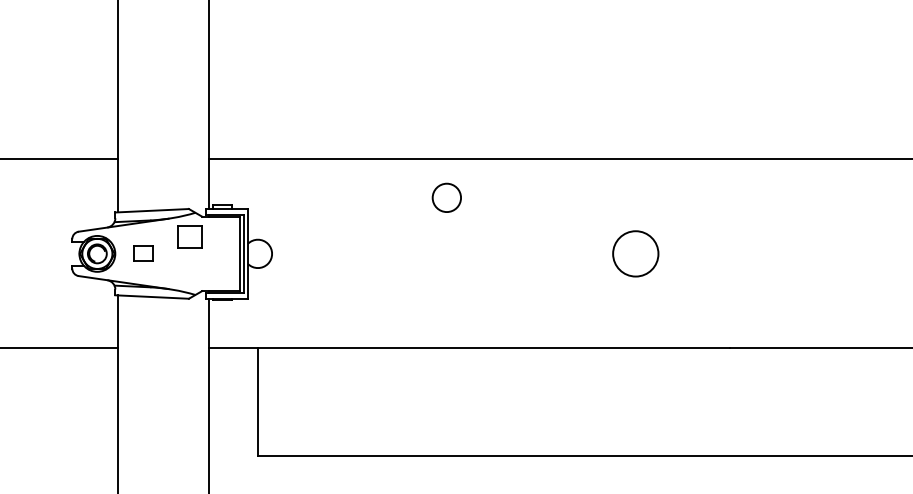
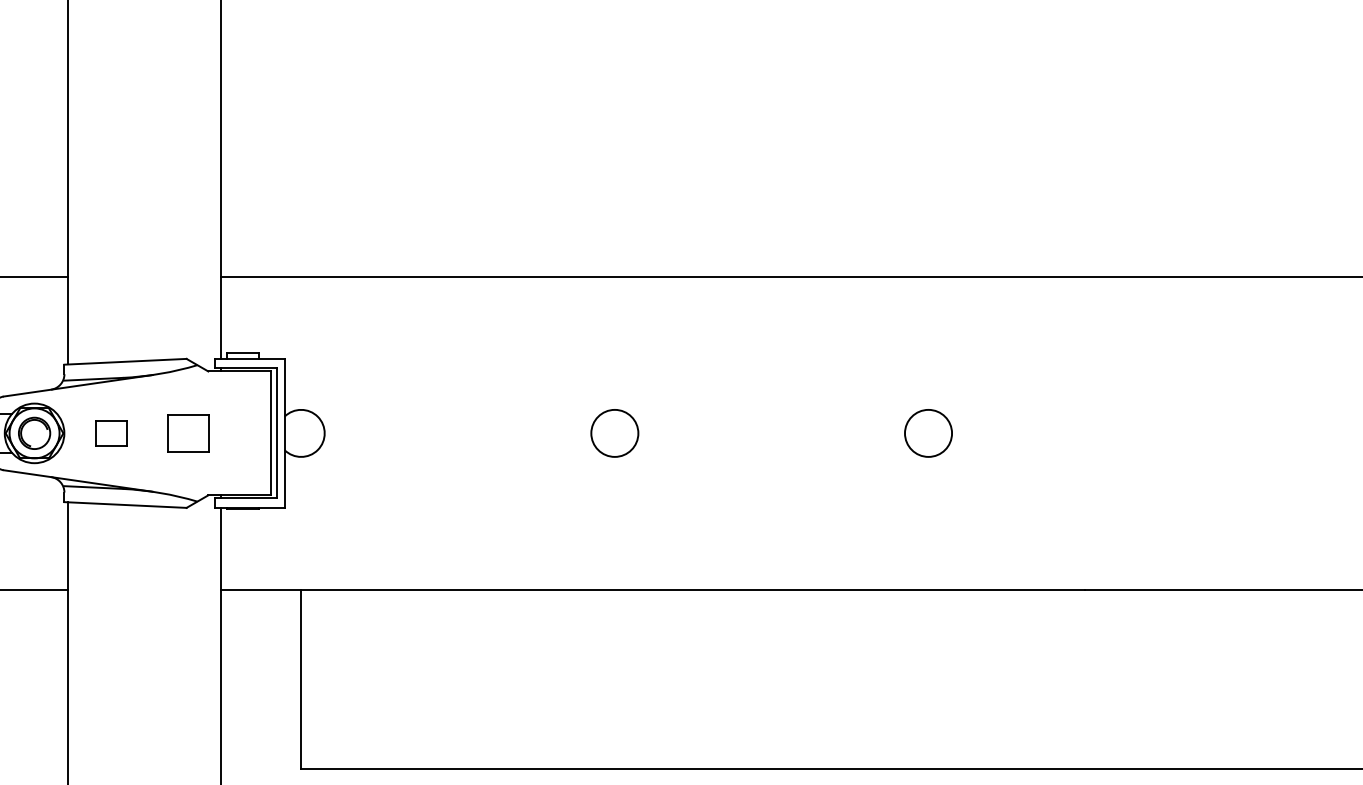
circle: (446, 197) -> (614, 432), moved
part: (189, 236) -> (187, 432), moved
circle: (635, 253) -> (928, 432), size x0.62

